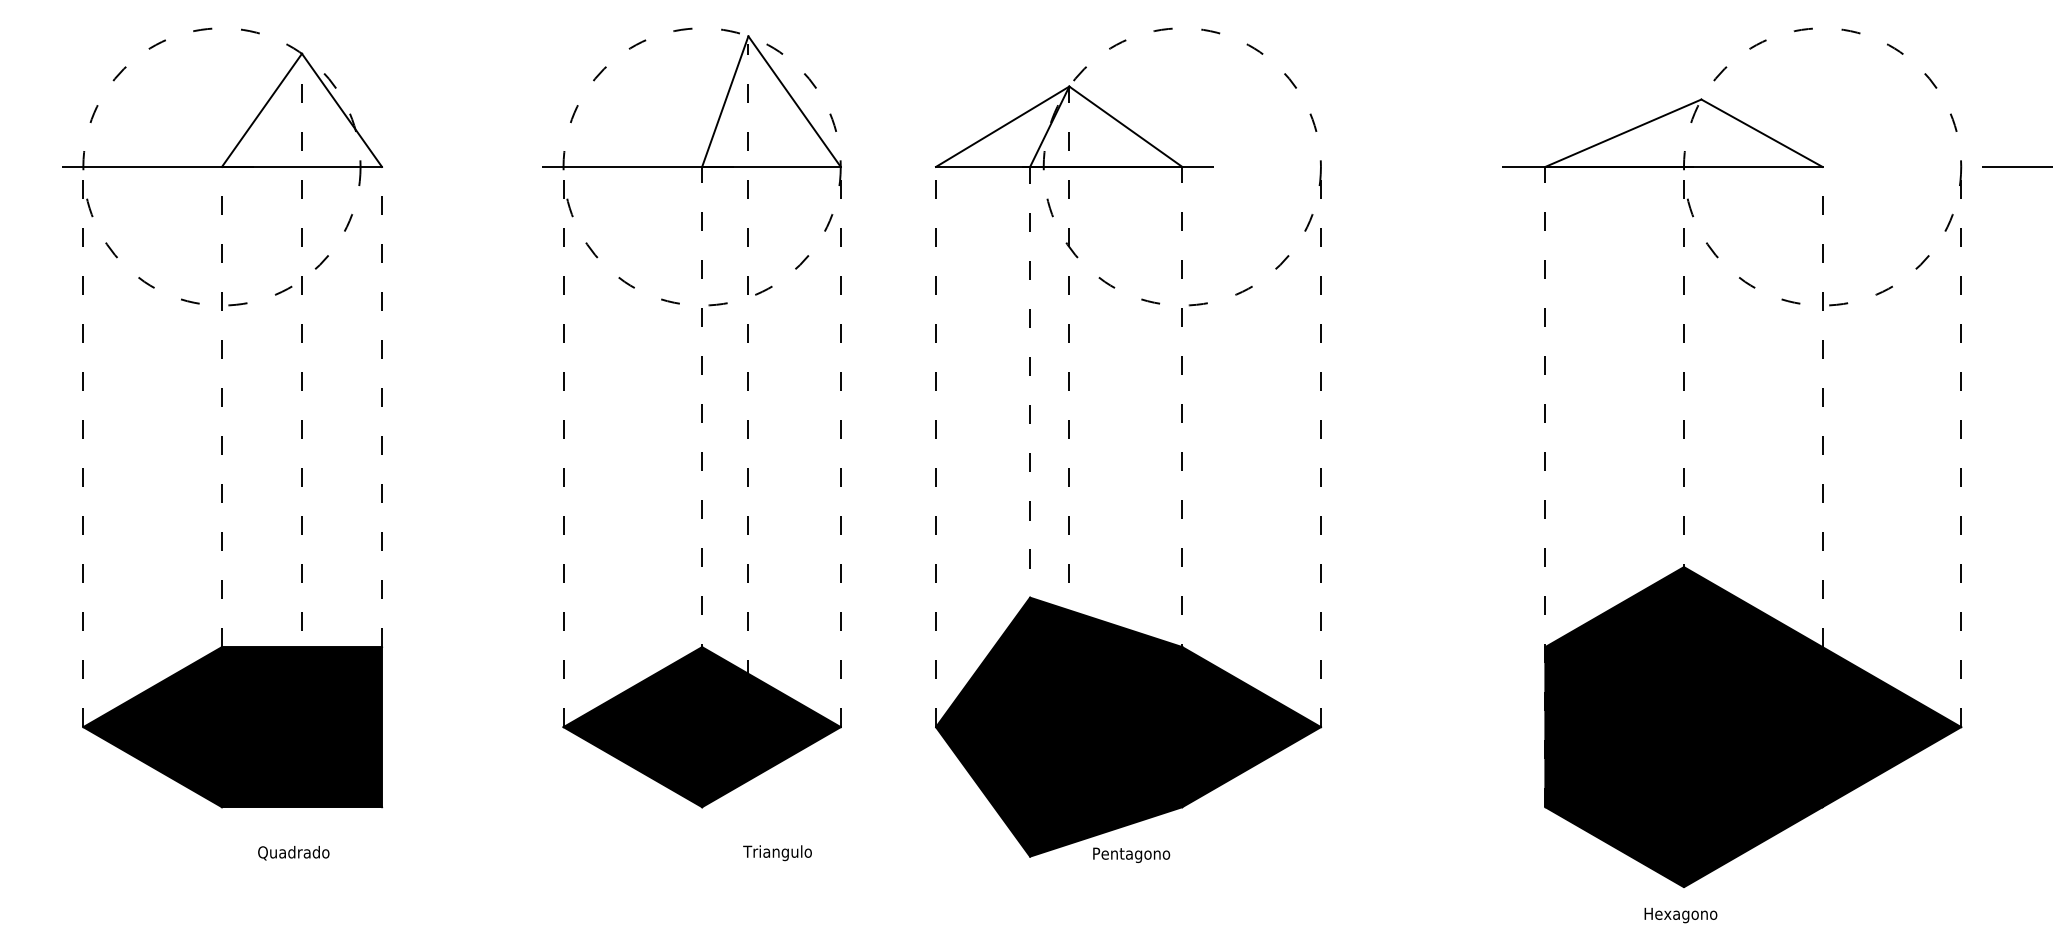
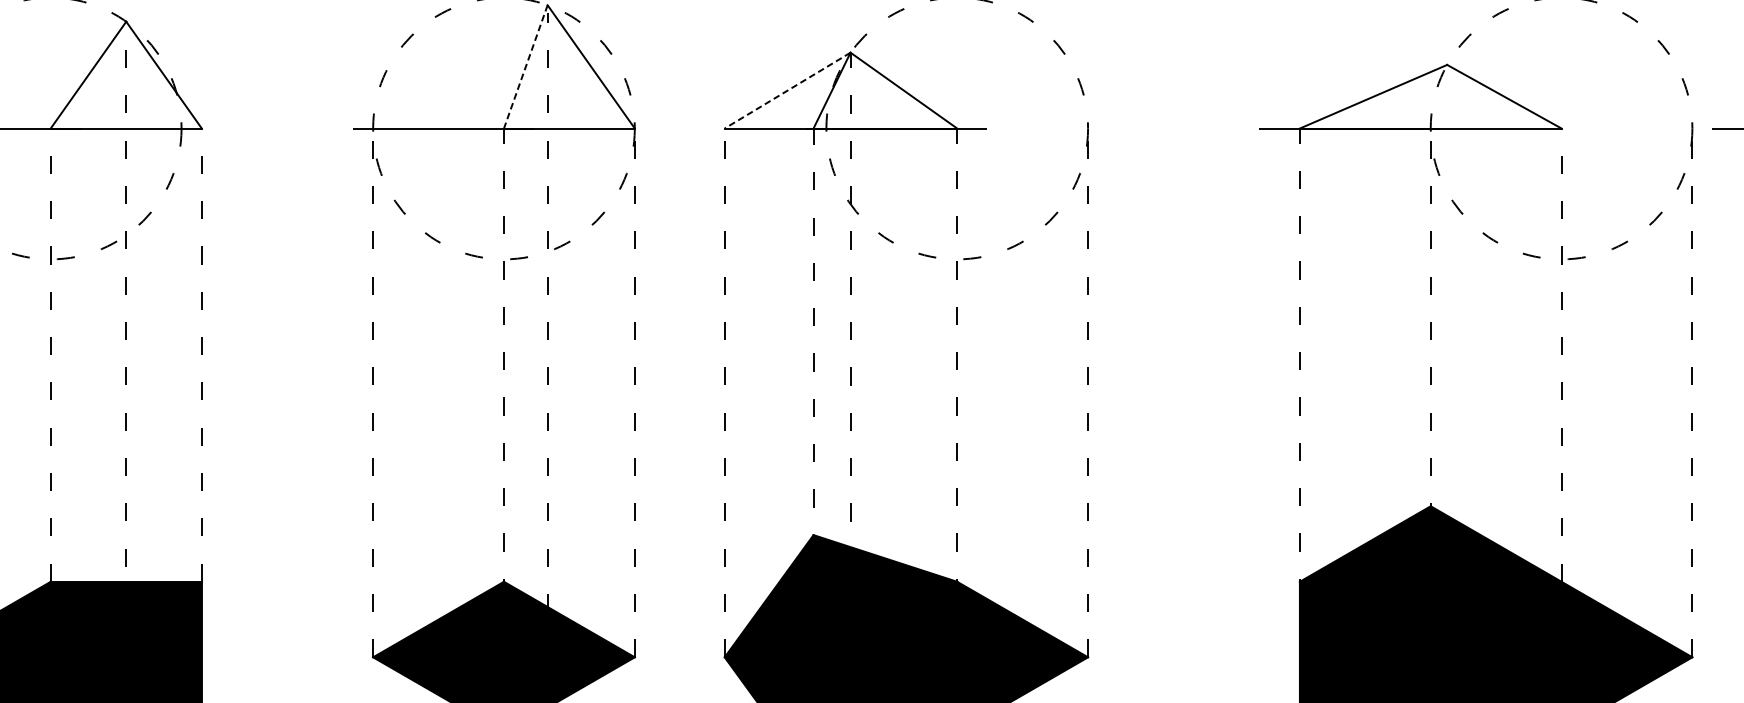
line: (725, 102) -> (526, 67), solid -> dashed
line: (1002, 126) -> (787, 90), solid -> dashed

